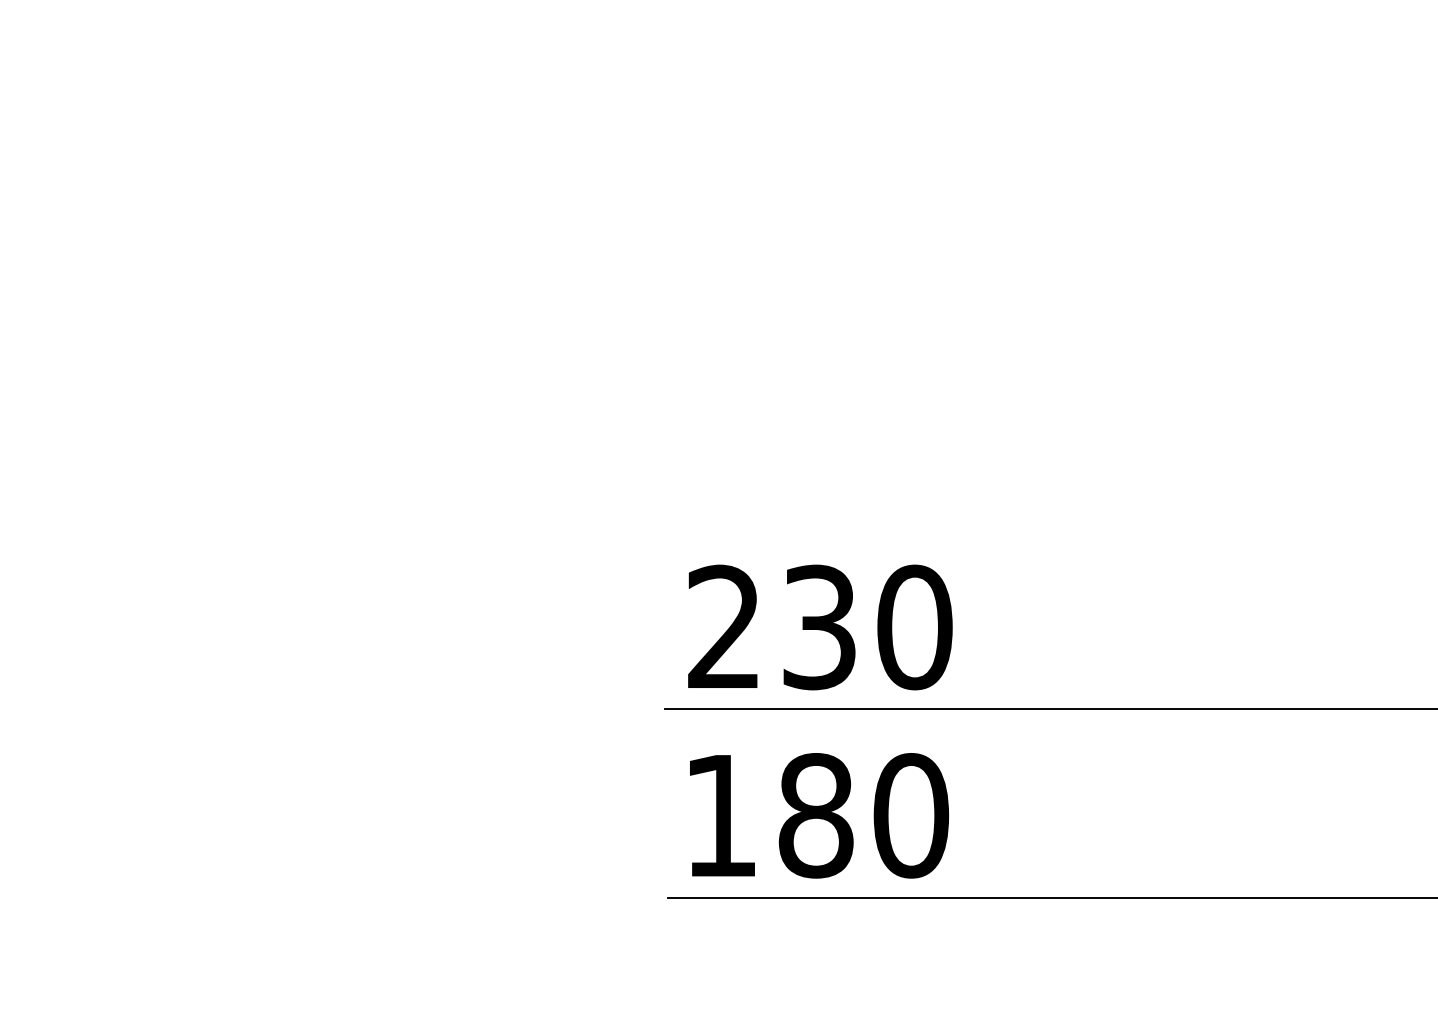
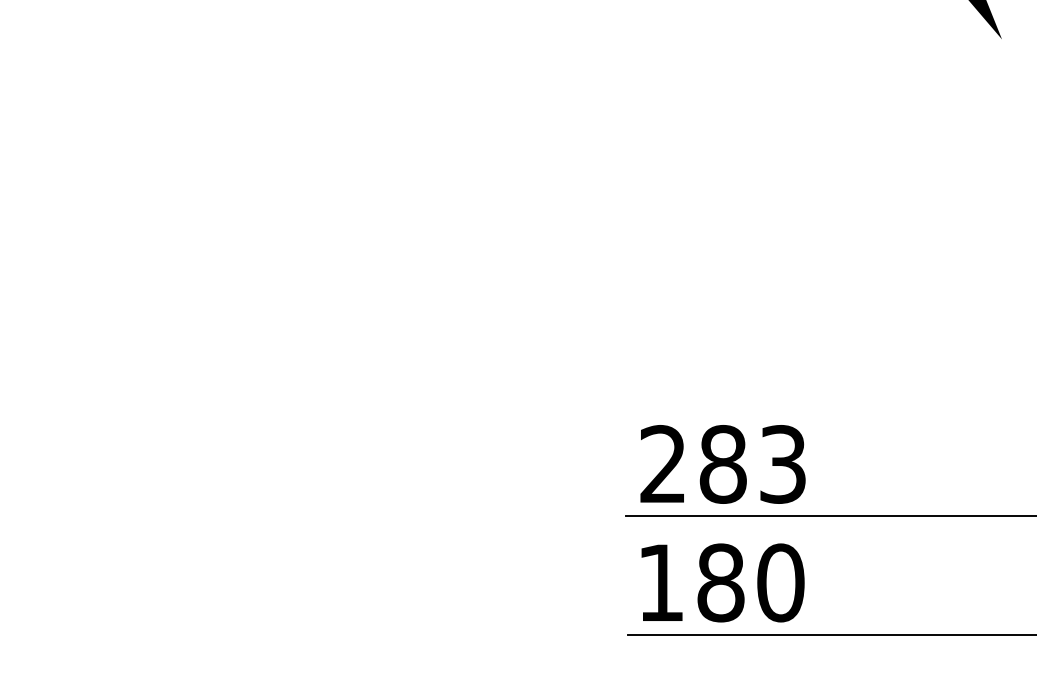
text: (866, 627) -> (752, 464), 230 -> 283

